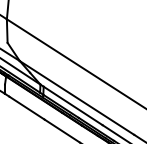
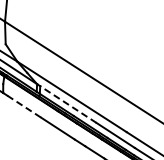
line: (73, 105) -> (68, 104), solid -> dashed
line: (27, 107) -> (24, 106), solid -> dashed

